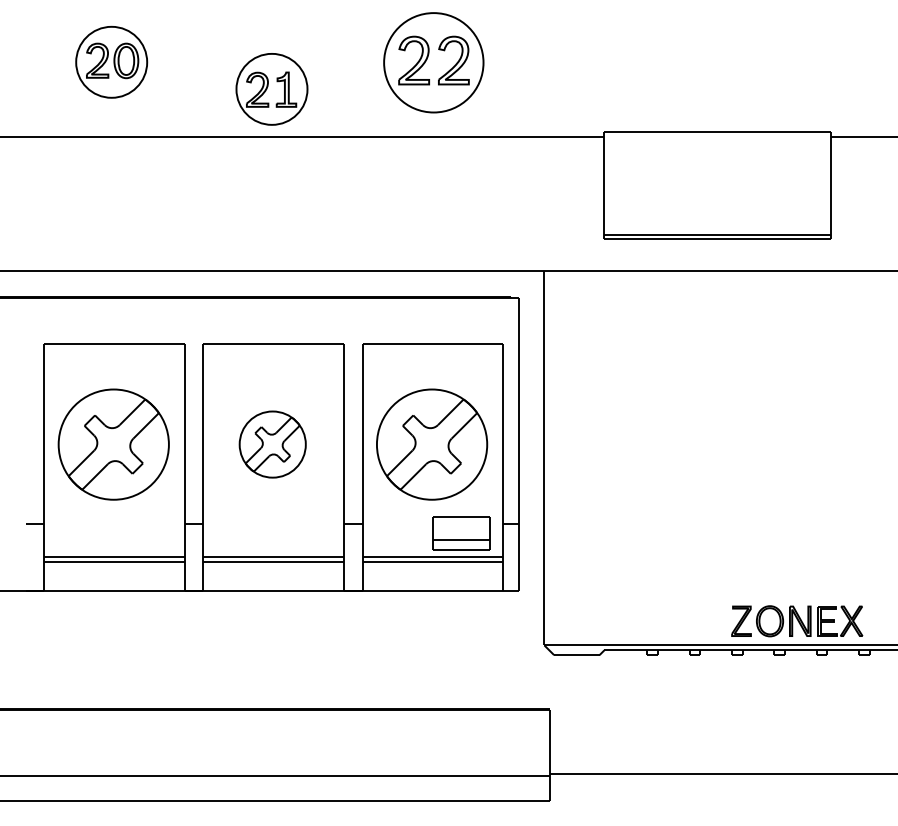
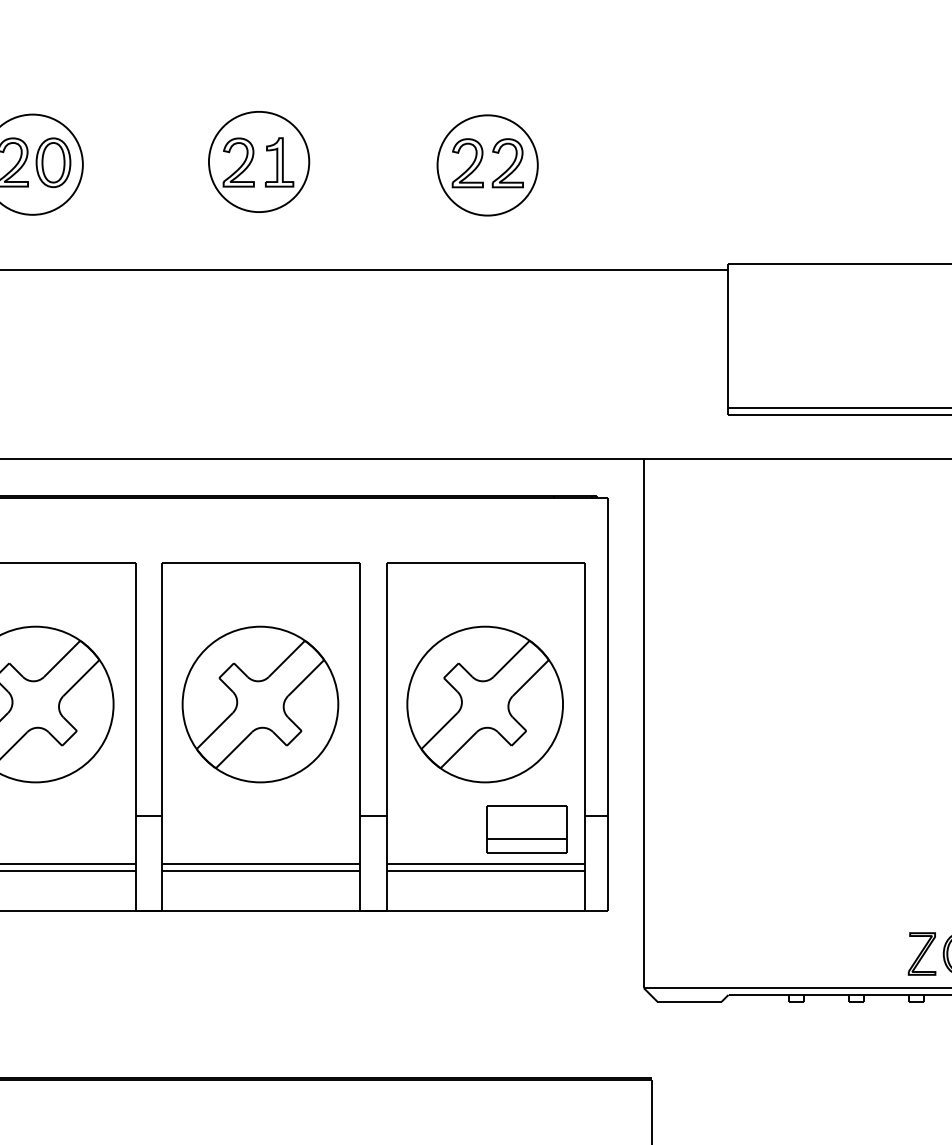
part: (433, 62) -> (487, 164), size x0.71
part: (271, 89) -> (258, 162), moved
part: (272, 444) -> (259, 704), size x1.67

